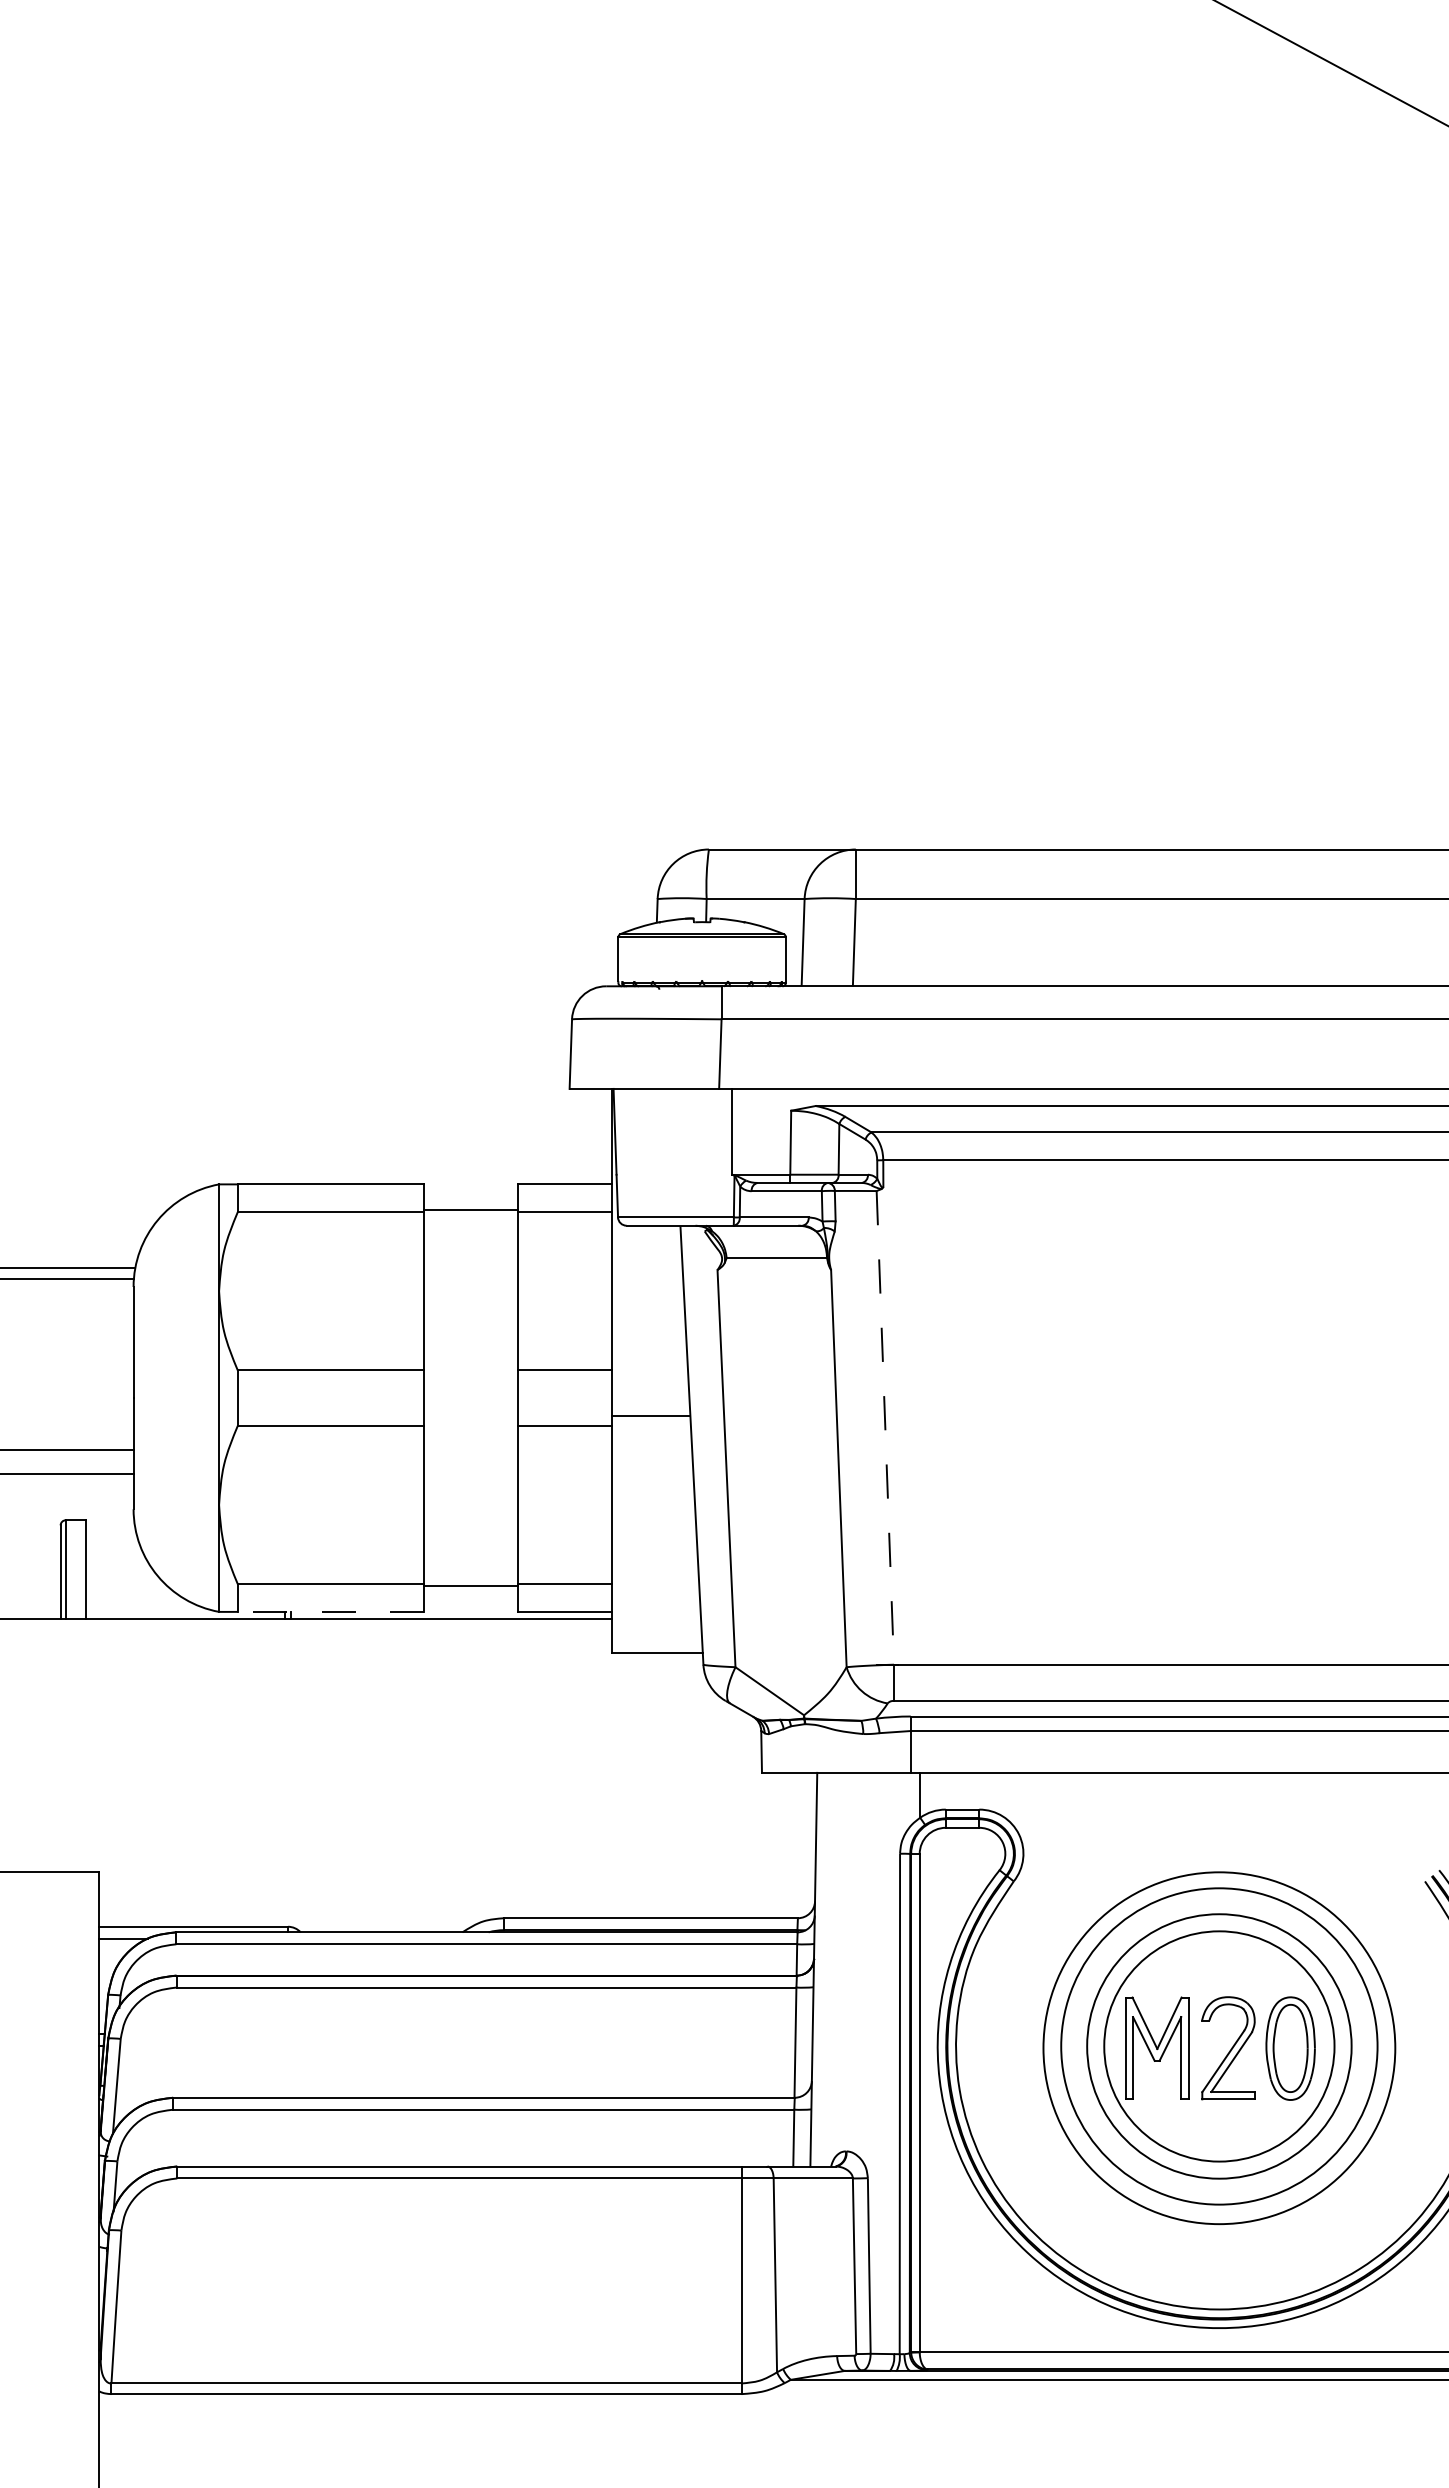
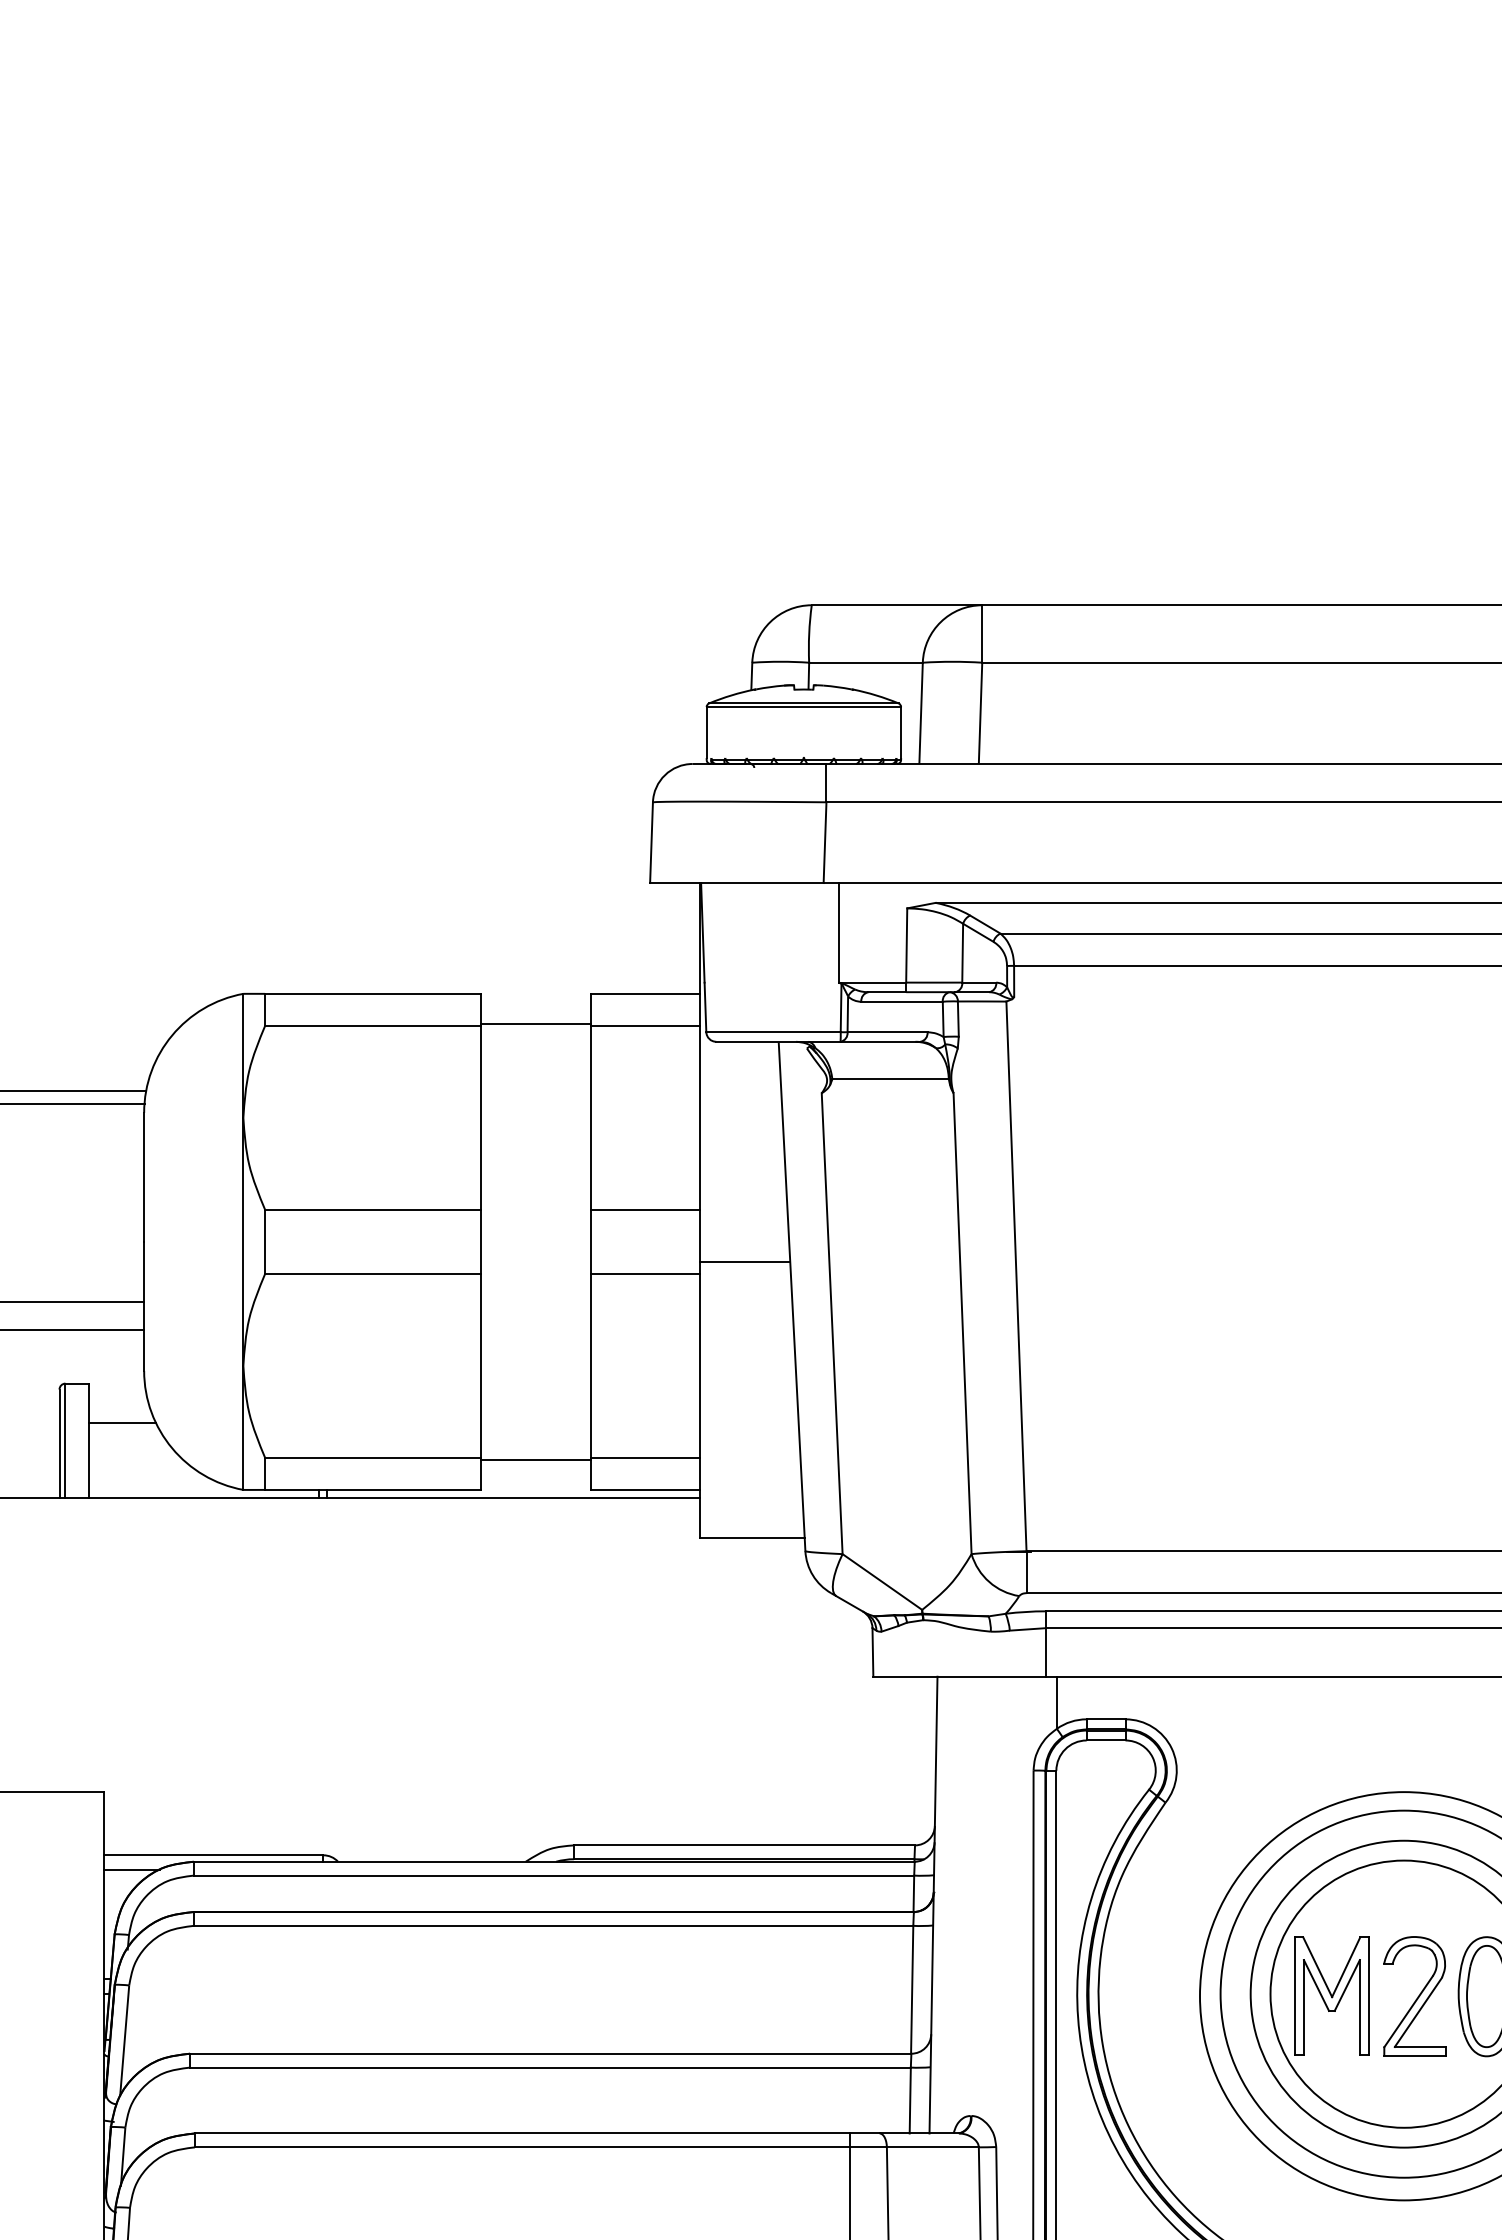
line: (885, 1427) -> (1016, 1275), dashed -> solid
line: (114, 1554) -> (122, 1423), added
line: (330, 1611) -> (372, 1489), dashed -> solid

